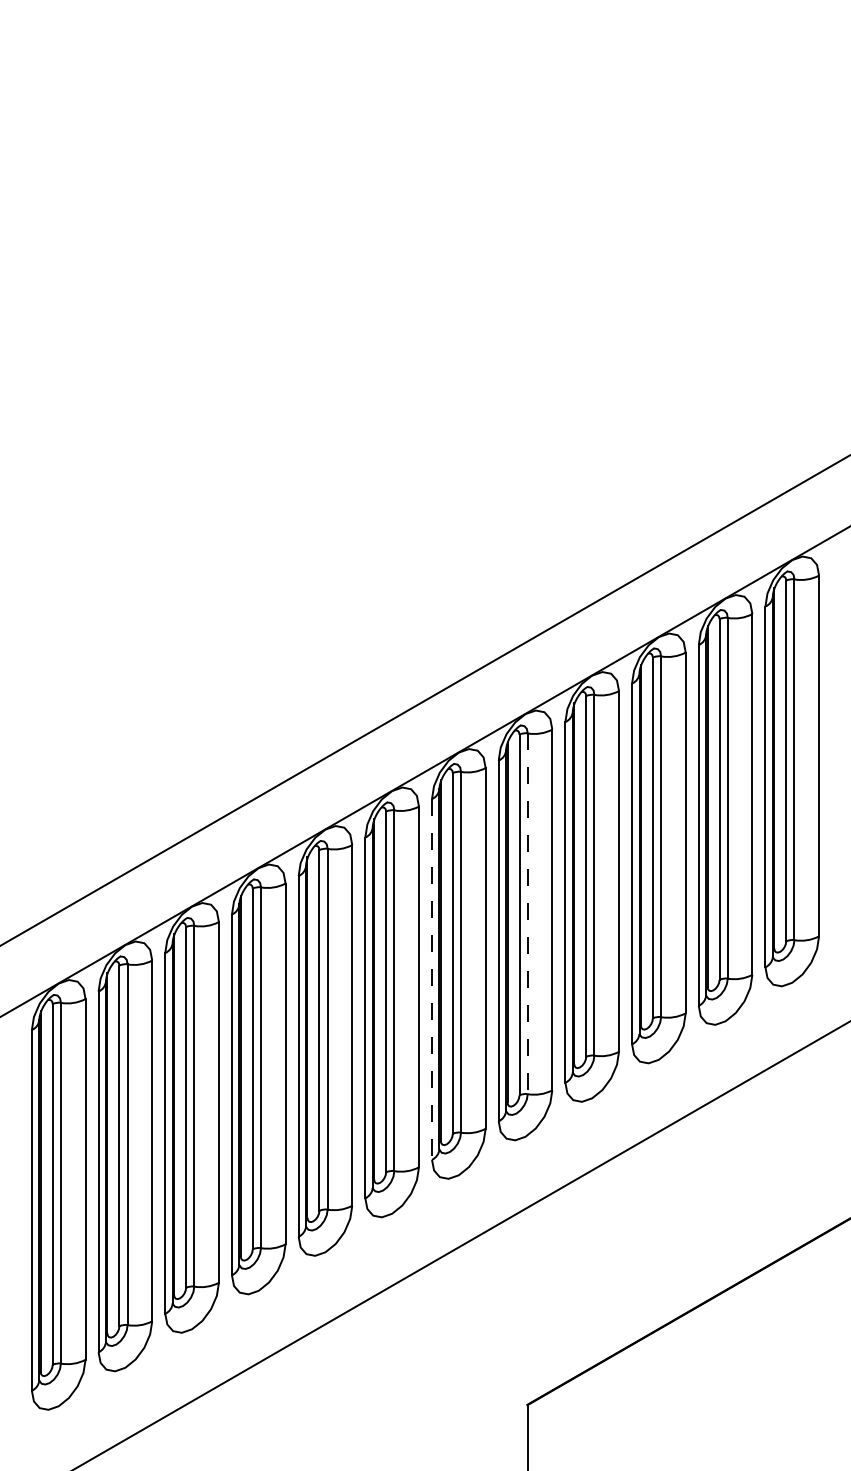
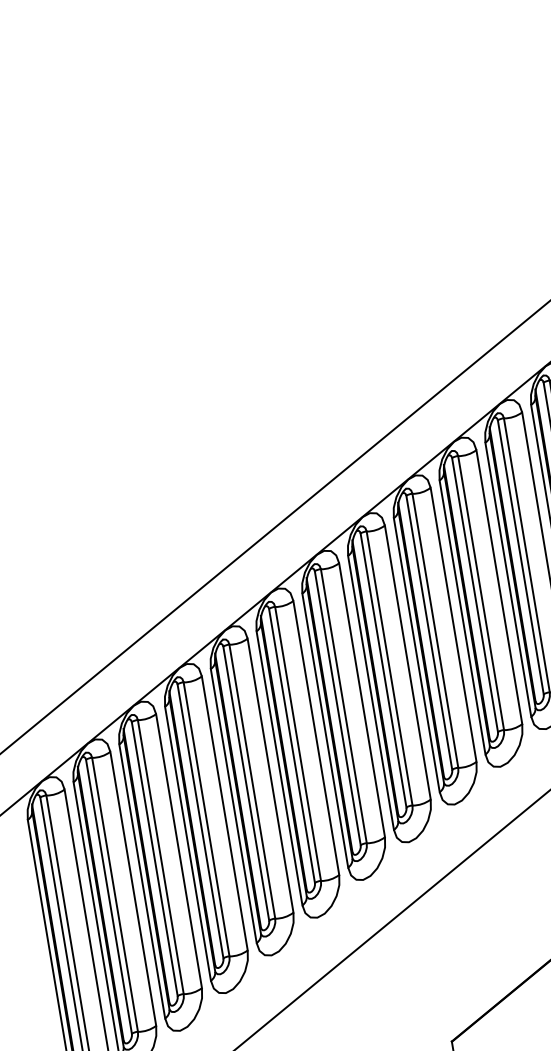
line: (527, 914) -> (389, 669), dashed -> solid
line: (432, 979) -> (325, 730), dashed -> solid

